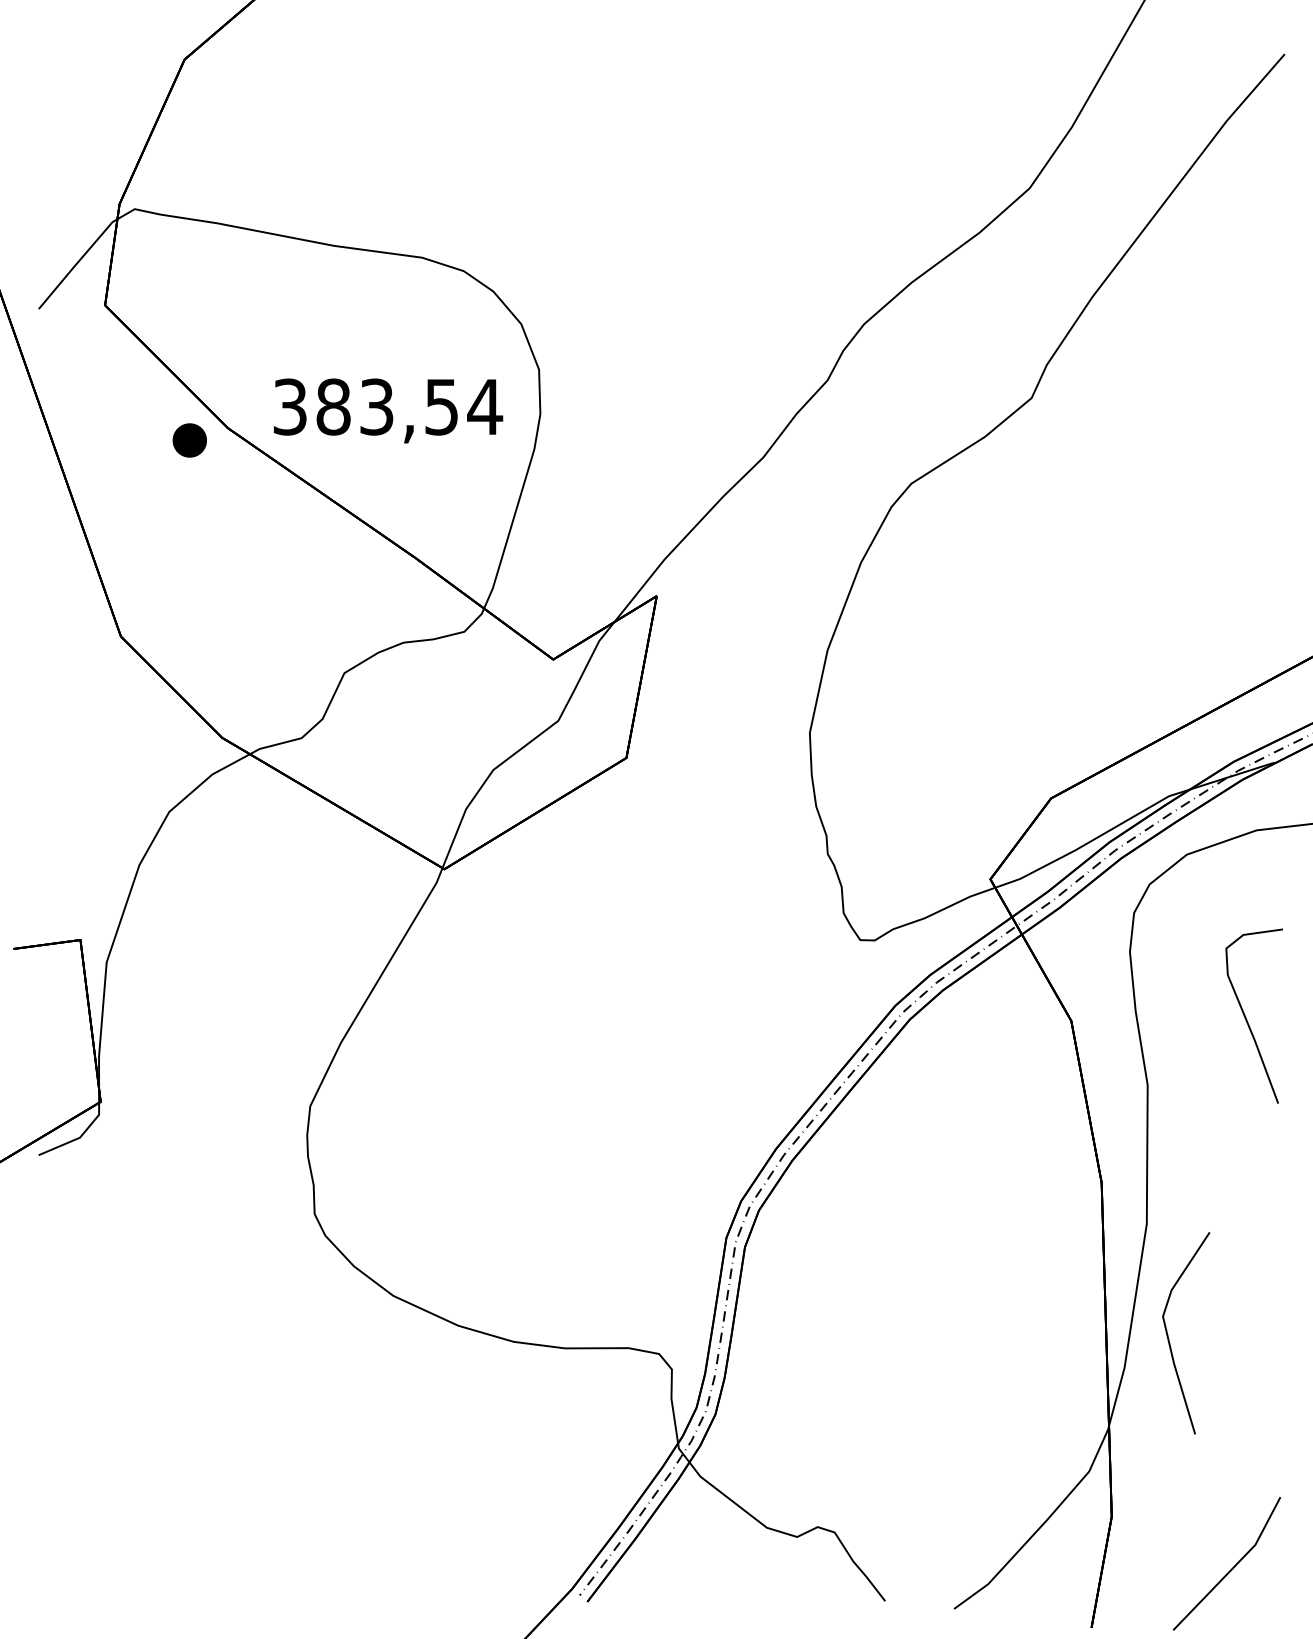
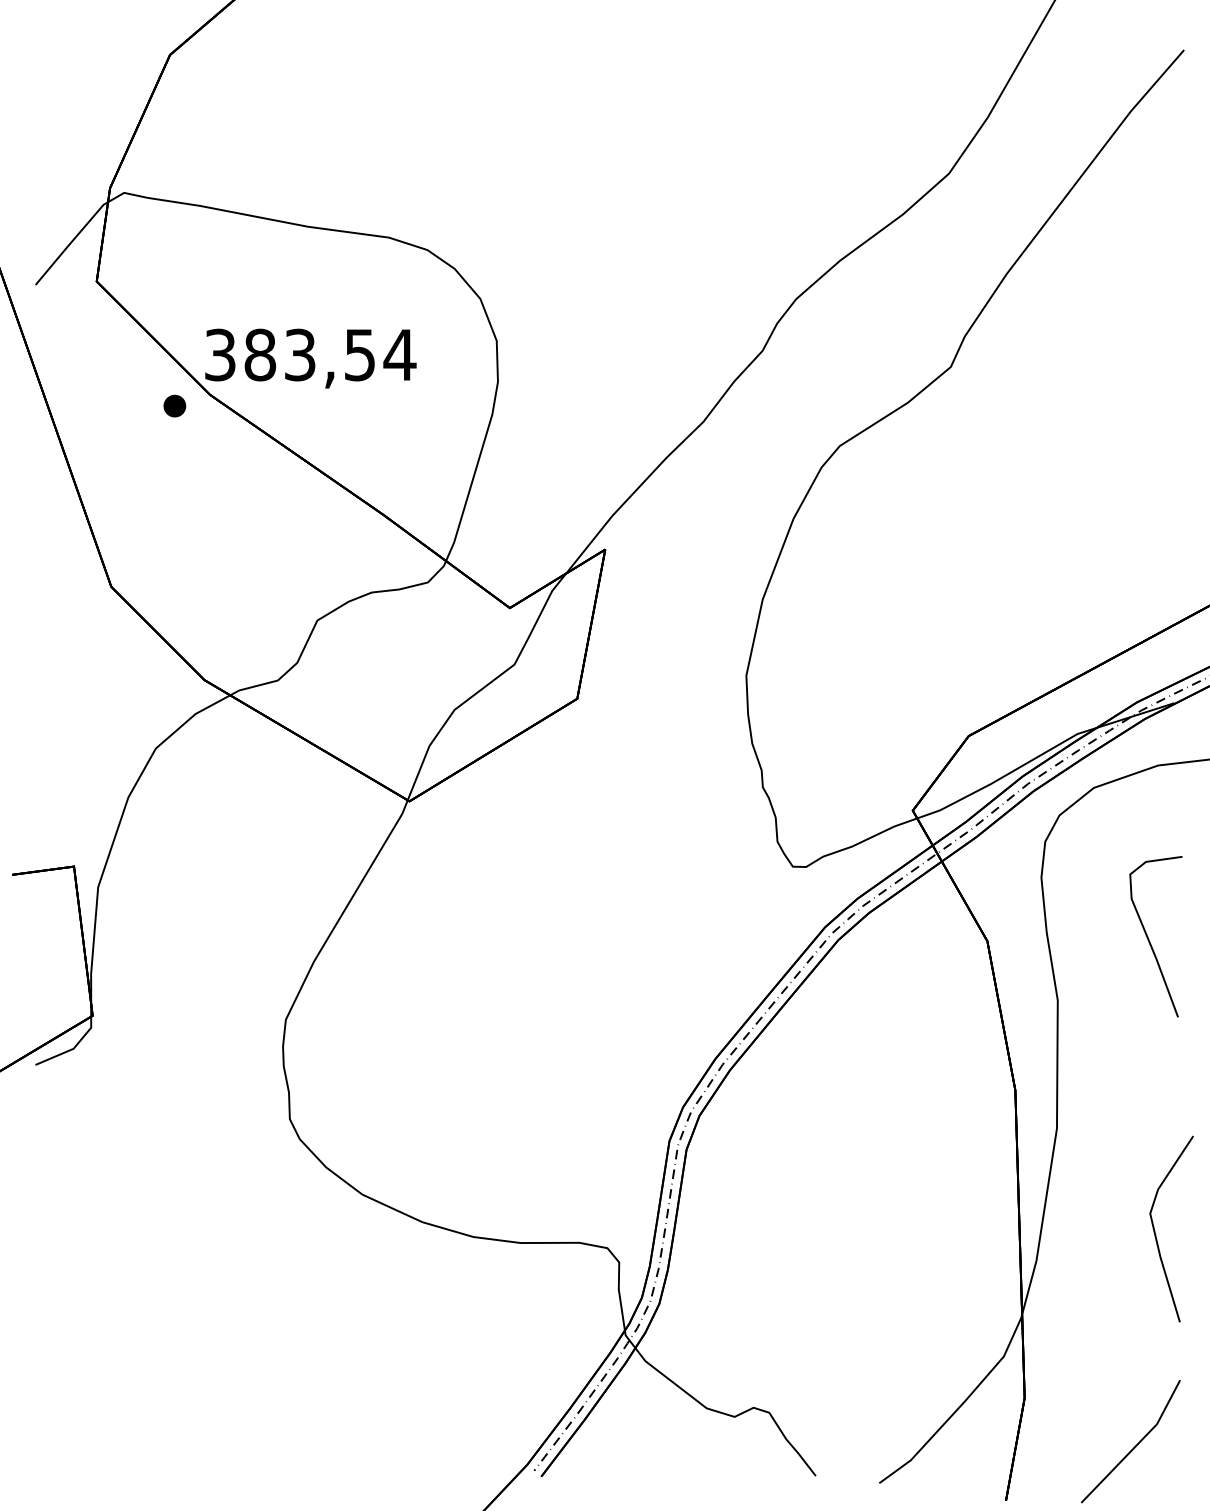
text: (388, 410) -> (310, 358), moved
part: (189, 440) -> (174, 406), size x0.71
line: (1169, 1338) -> (1156, 1233), moved

